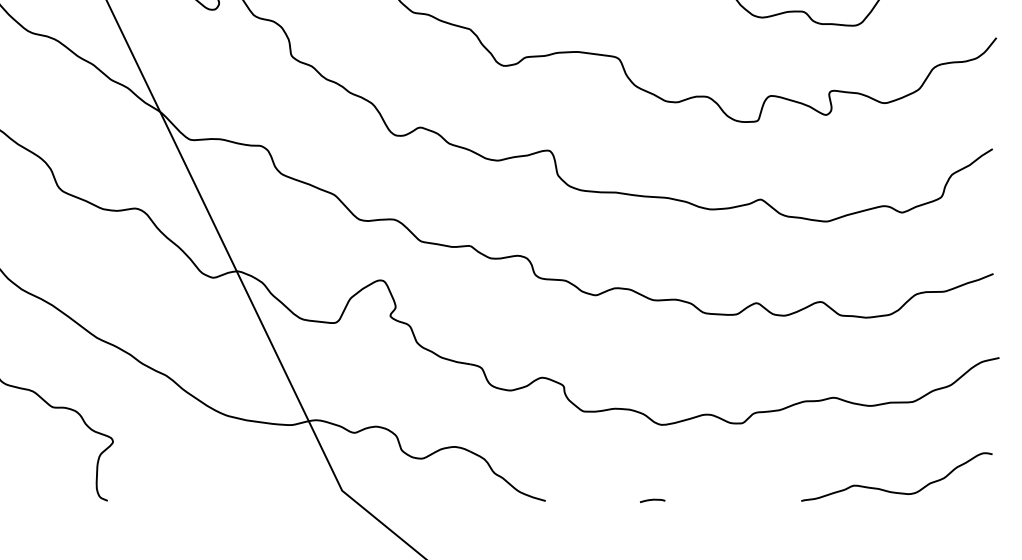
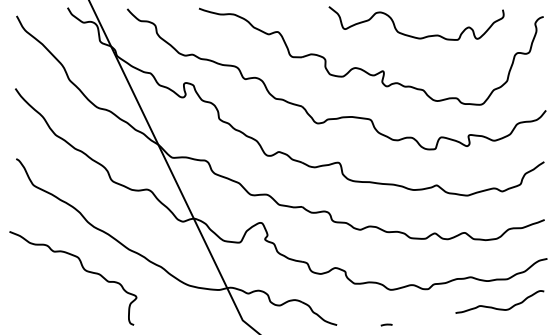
curve: (896, 490) -> (499, 308), moved

